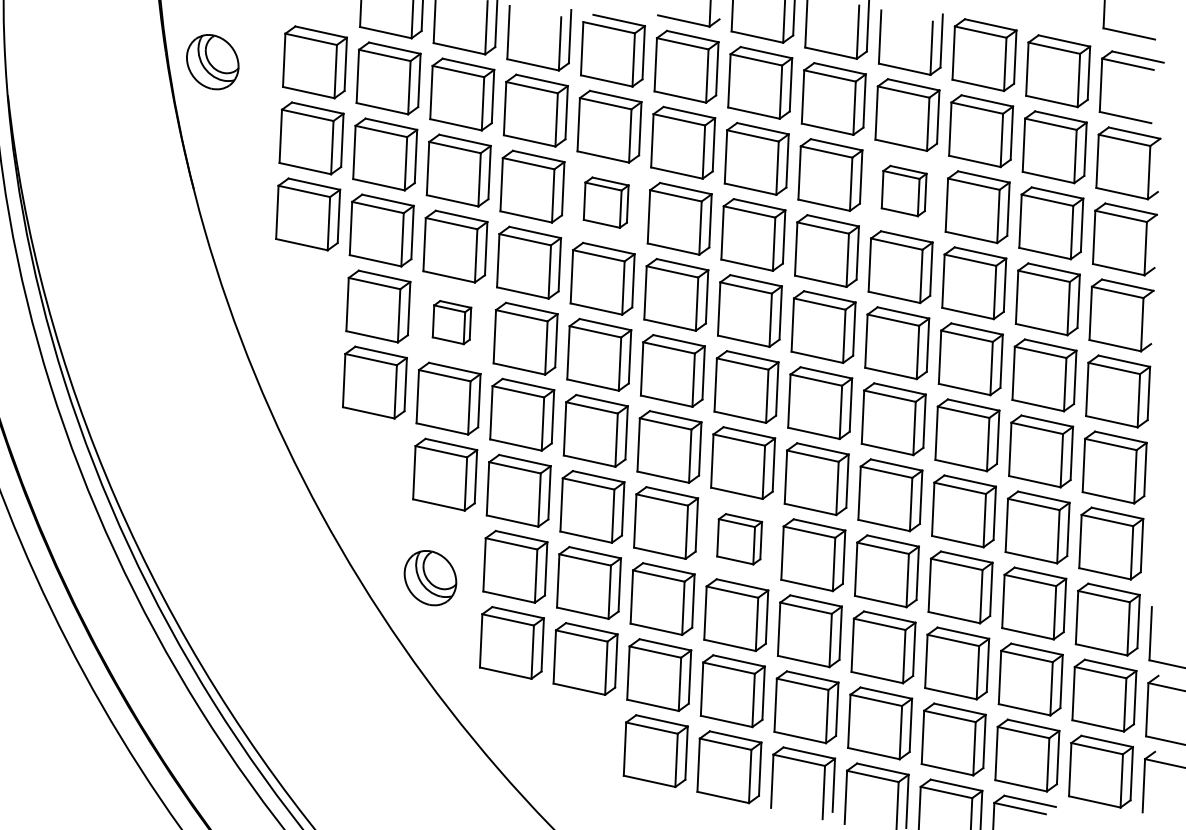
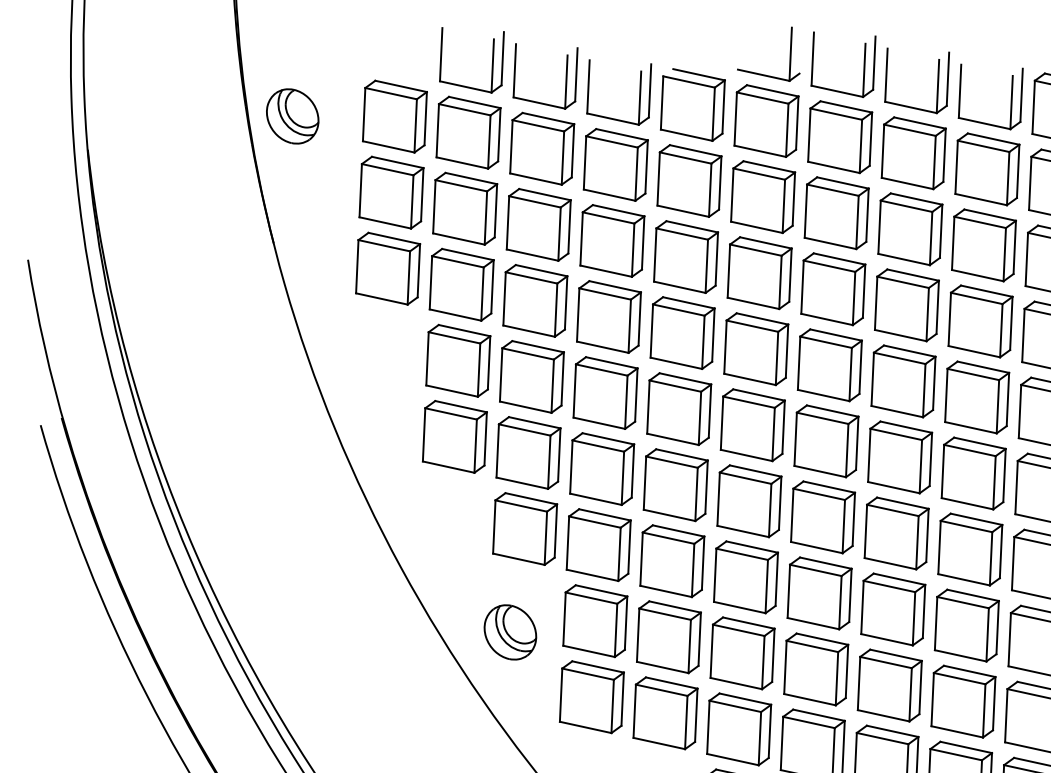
part: (904, 190) -> (984, 244), size x1.43
part: (606, 202) -> (686, 256), size x1.43
part: (451, 322) -> (531, 376), size x1.67
part: (739, 539) -> (819, 593), size x1.43

